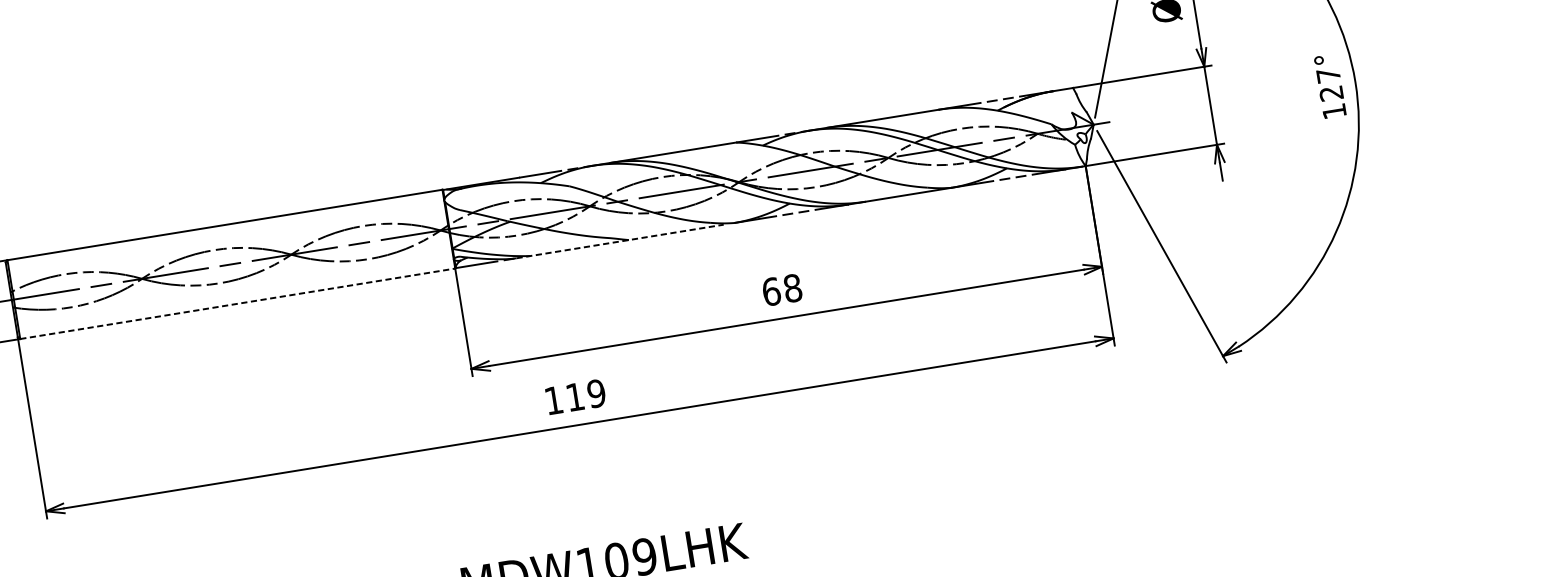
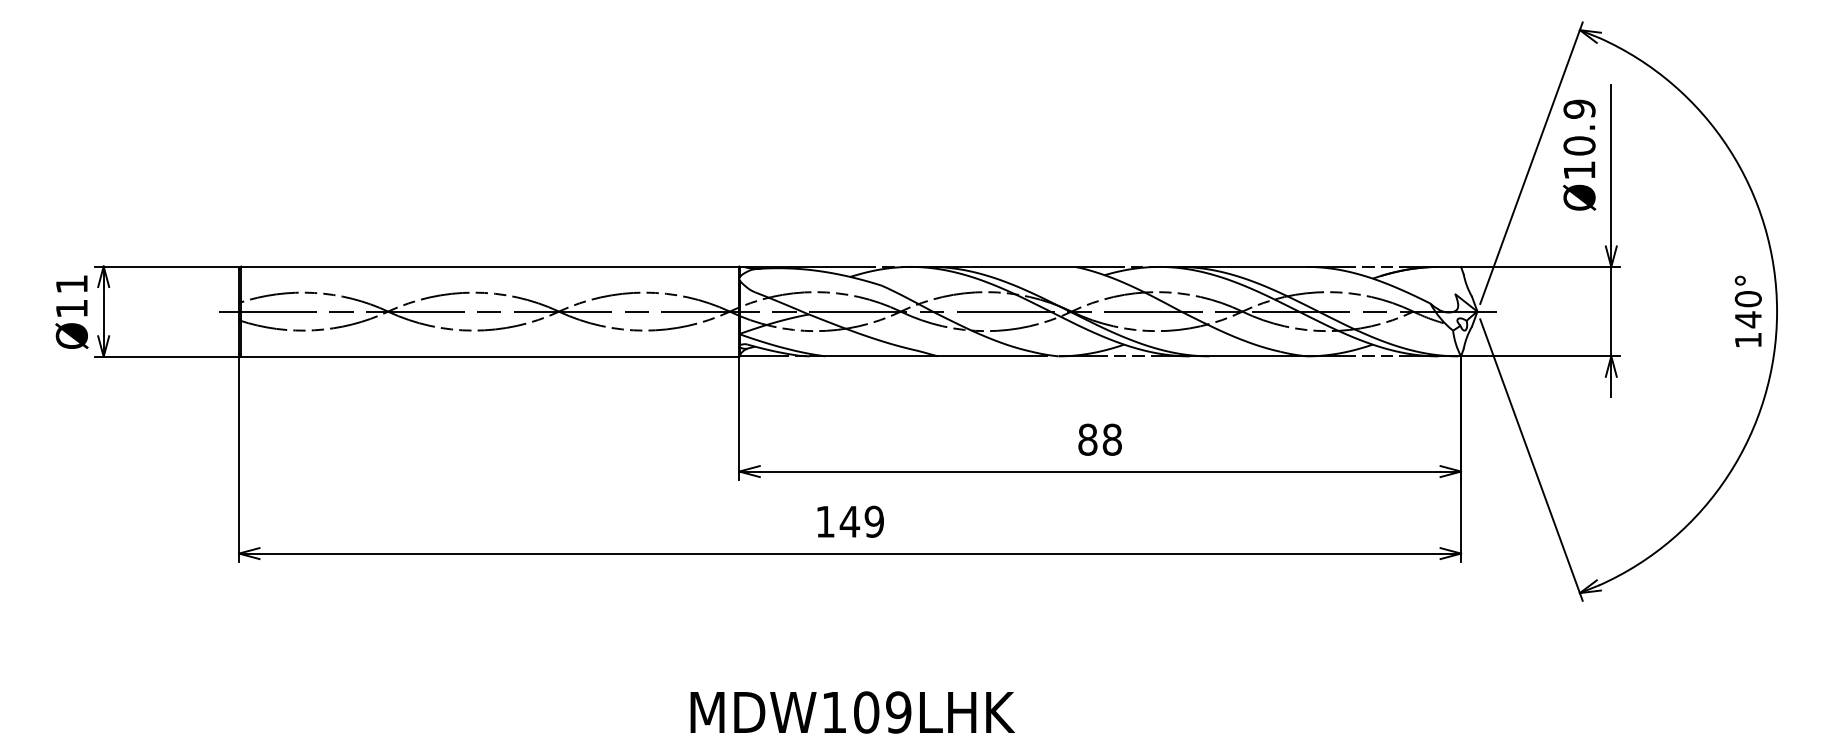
text: (1329, 84) -> (1747, 309), 127° -> 140°
line: (620, 241) -> (928, 356), dashed -> solid
text: (771, 291) -> (1087, 439), 68 -> 88
line: (237, 303) -> (490, 356), dashed -> solid
text: (574, 396) -> (849, 521), 119 -> 149

